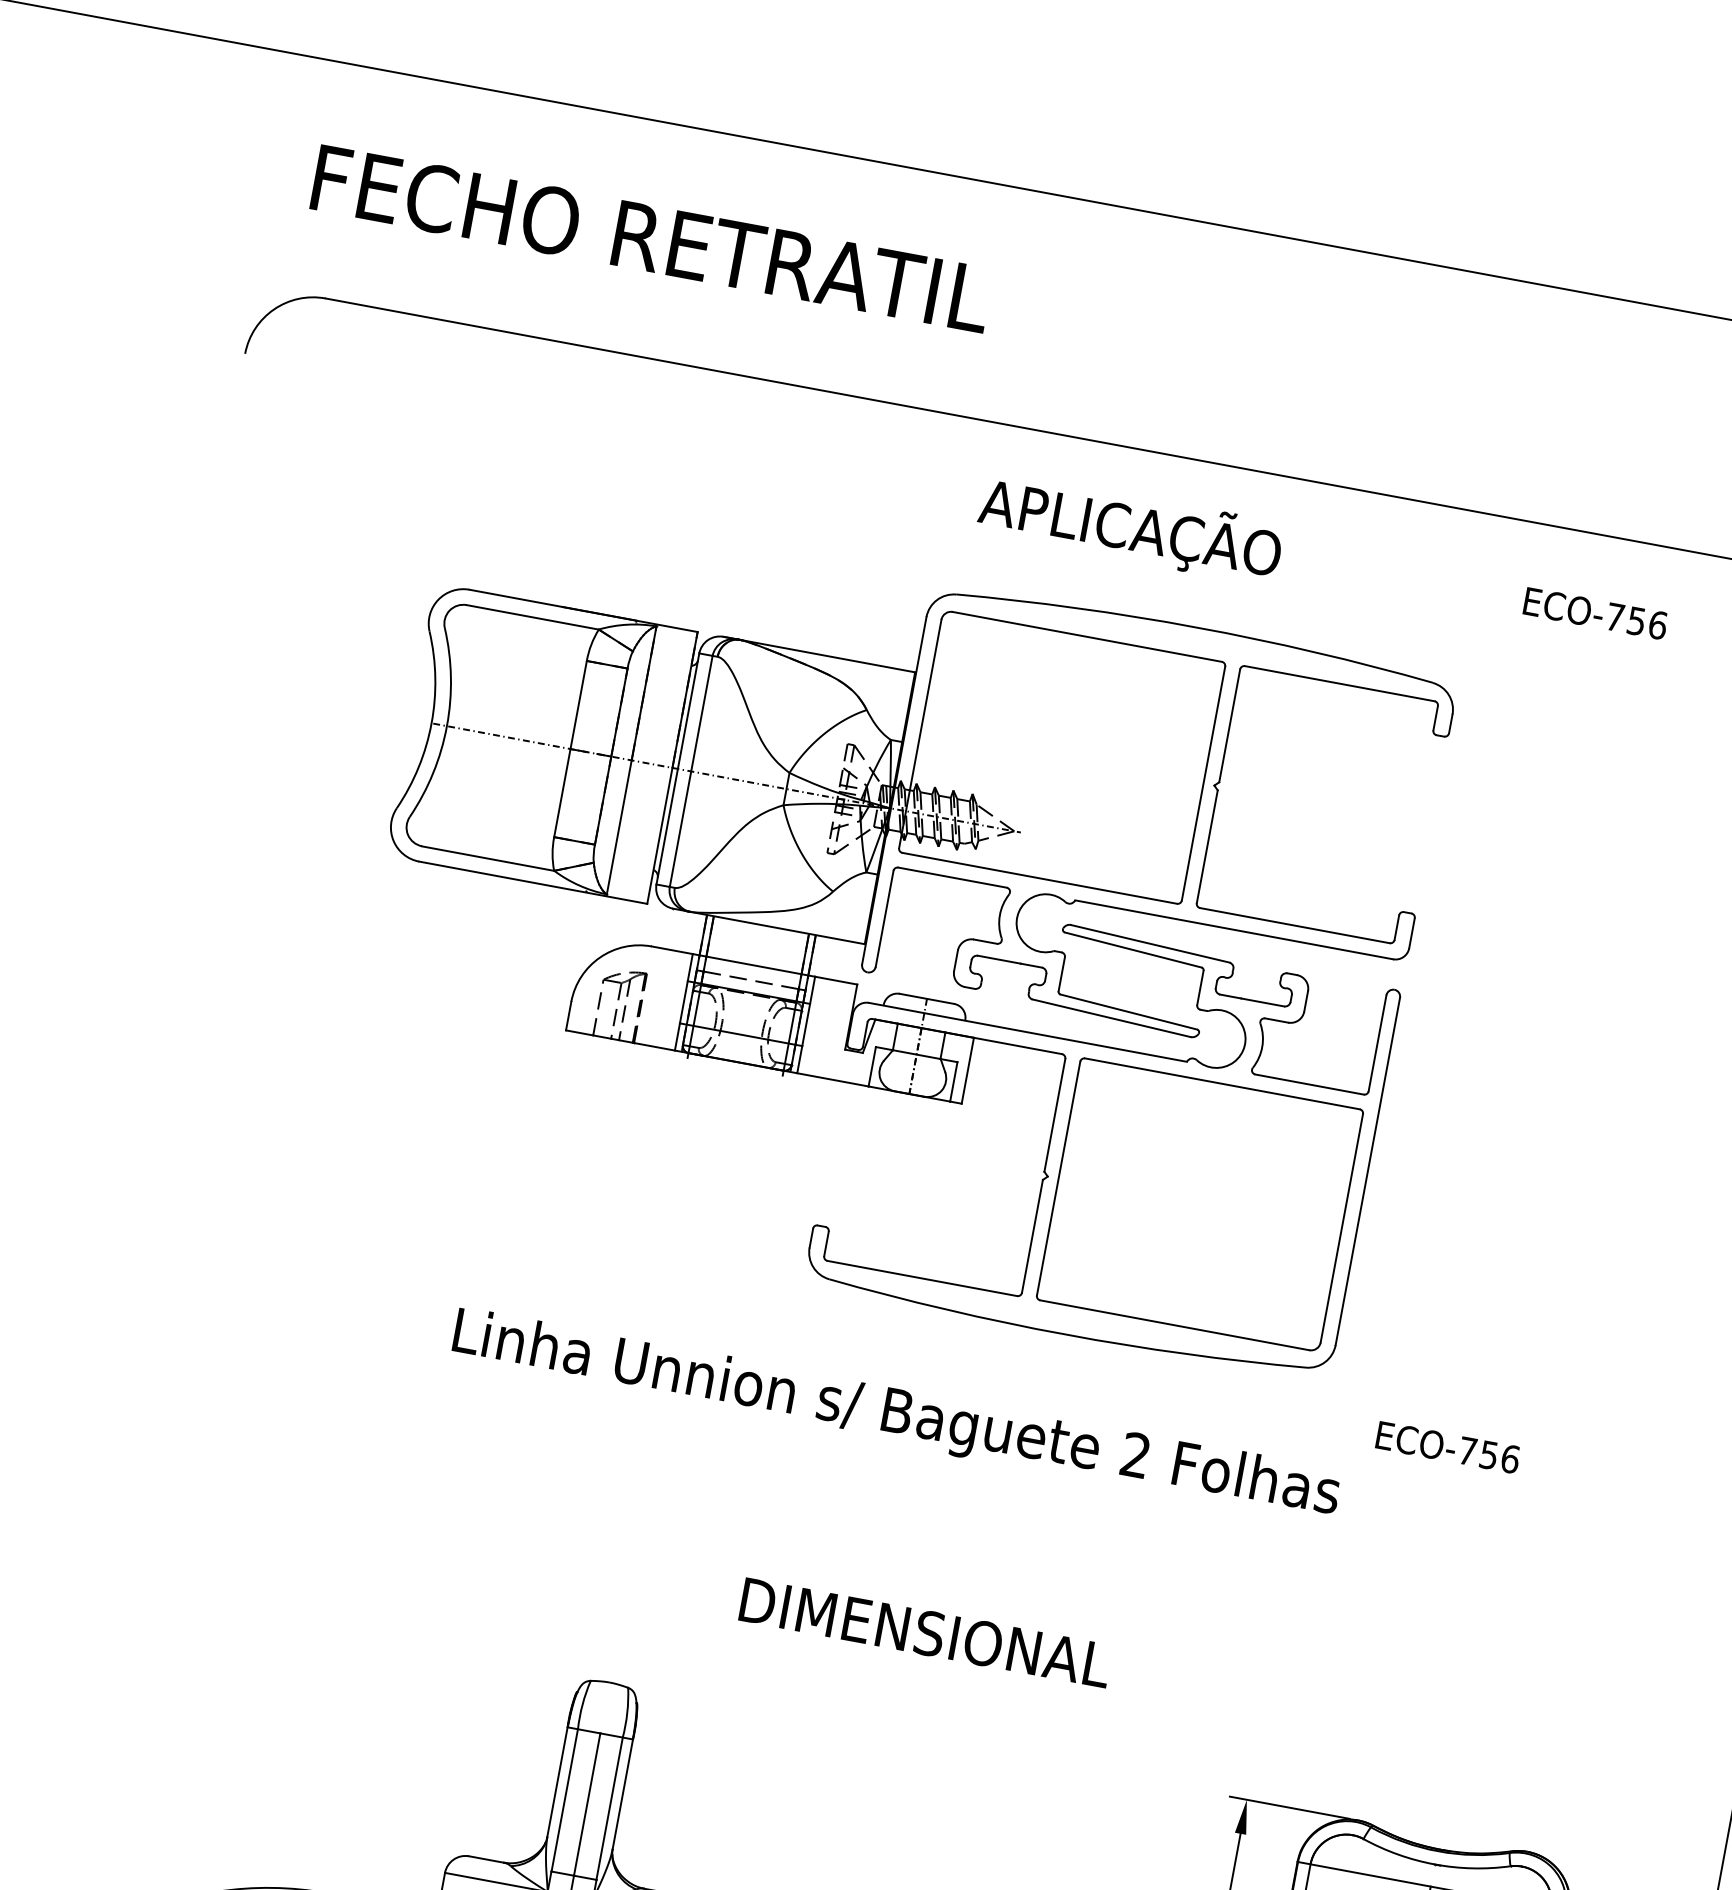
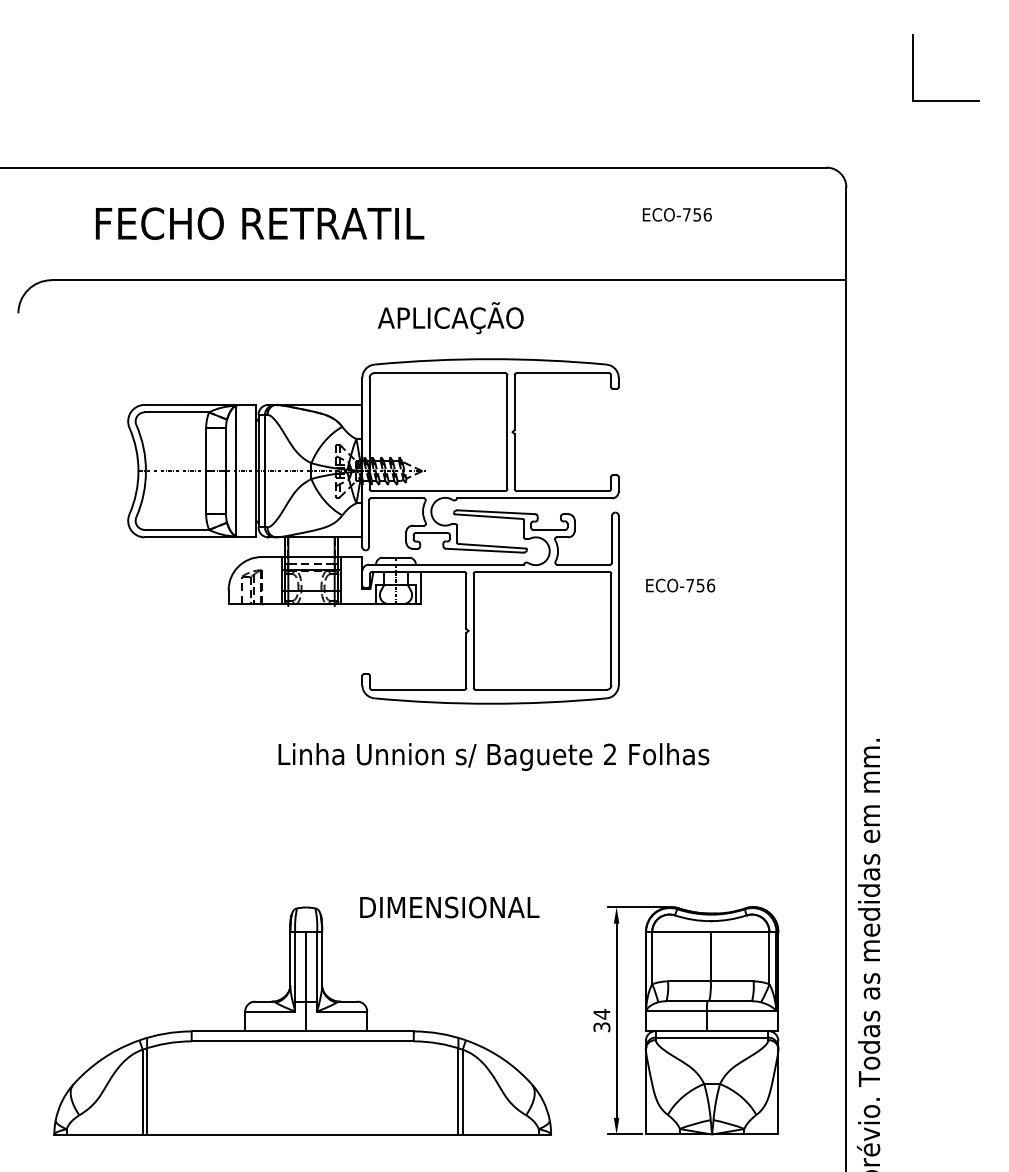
text: (650, 238) -> (259, 223), moved
text: (1594, 612) -> (676, 214), moved
text: (895, 1415) -> (493, 756), moved
text: (1447, 1447) -> (680, 585), moved
text: (925, 1632) -> (449, 907), moved

